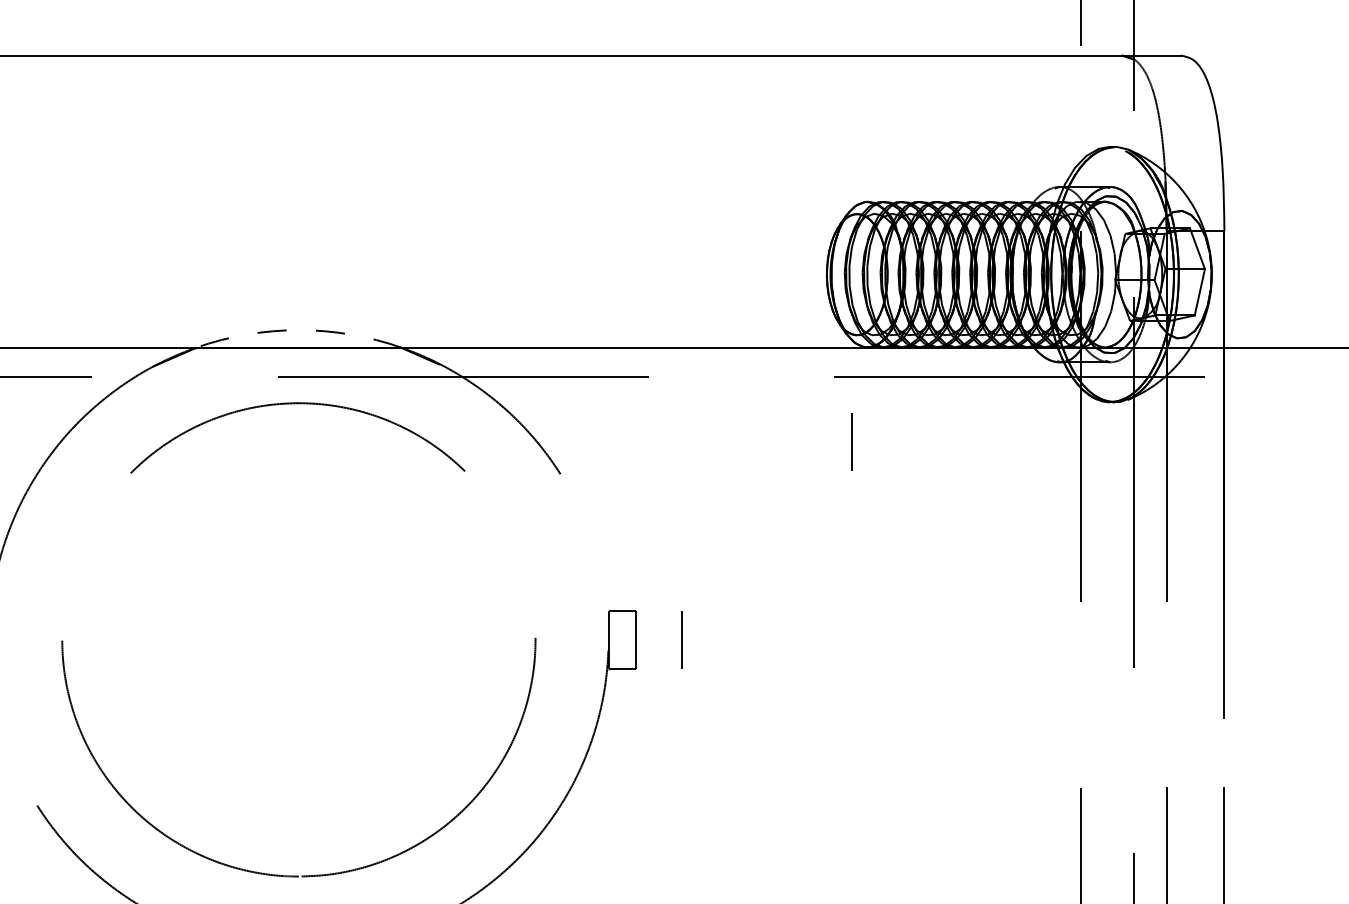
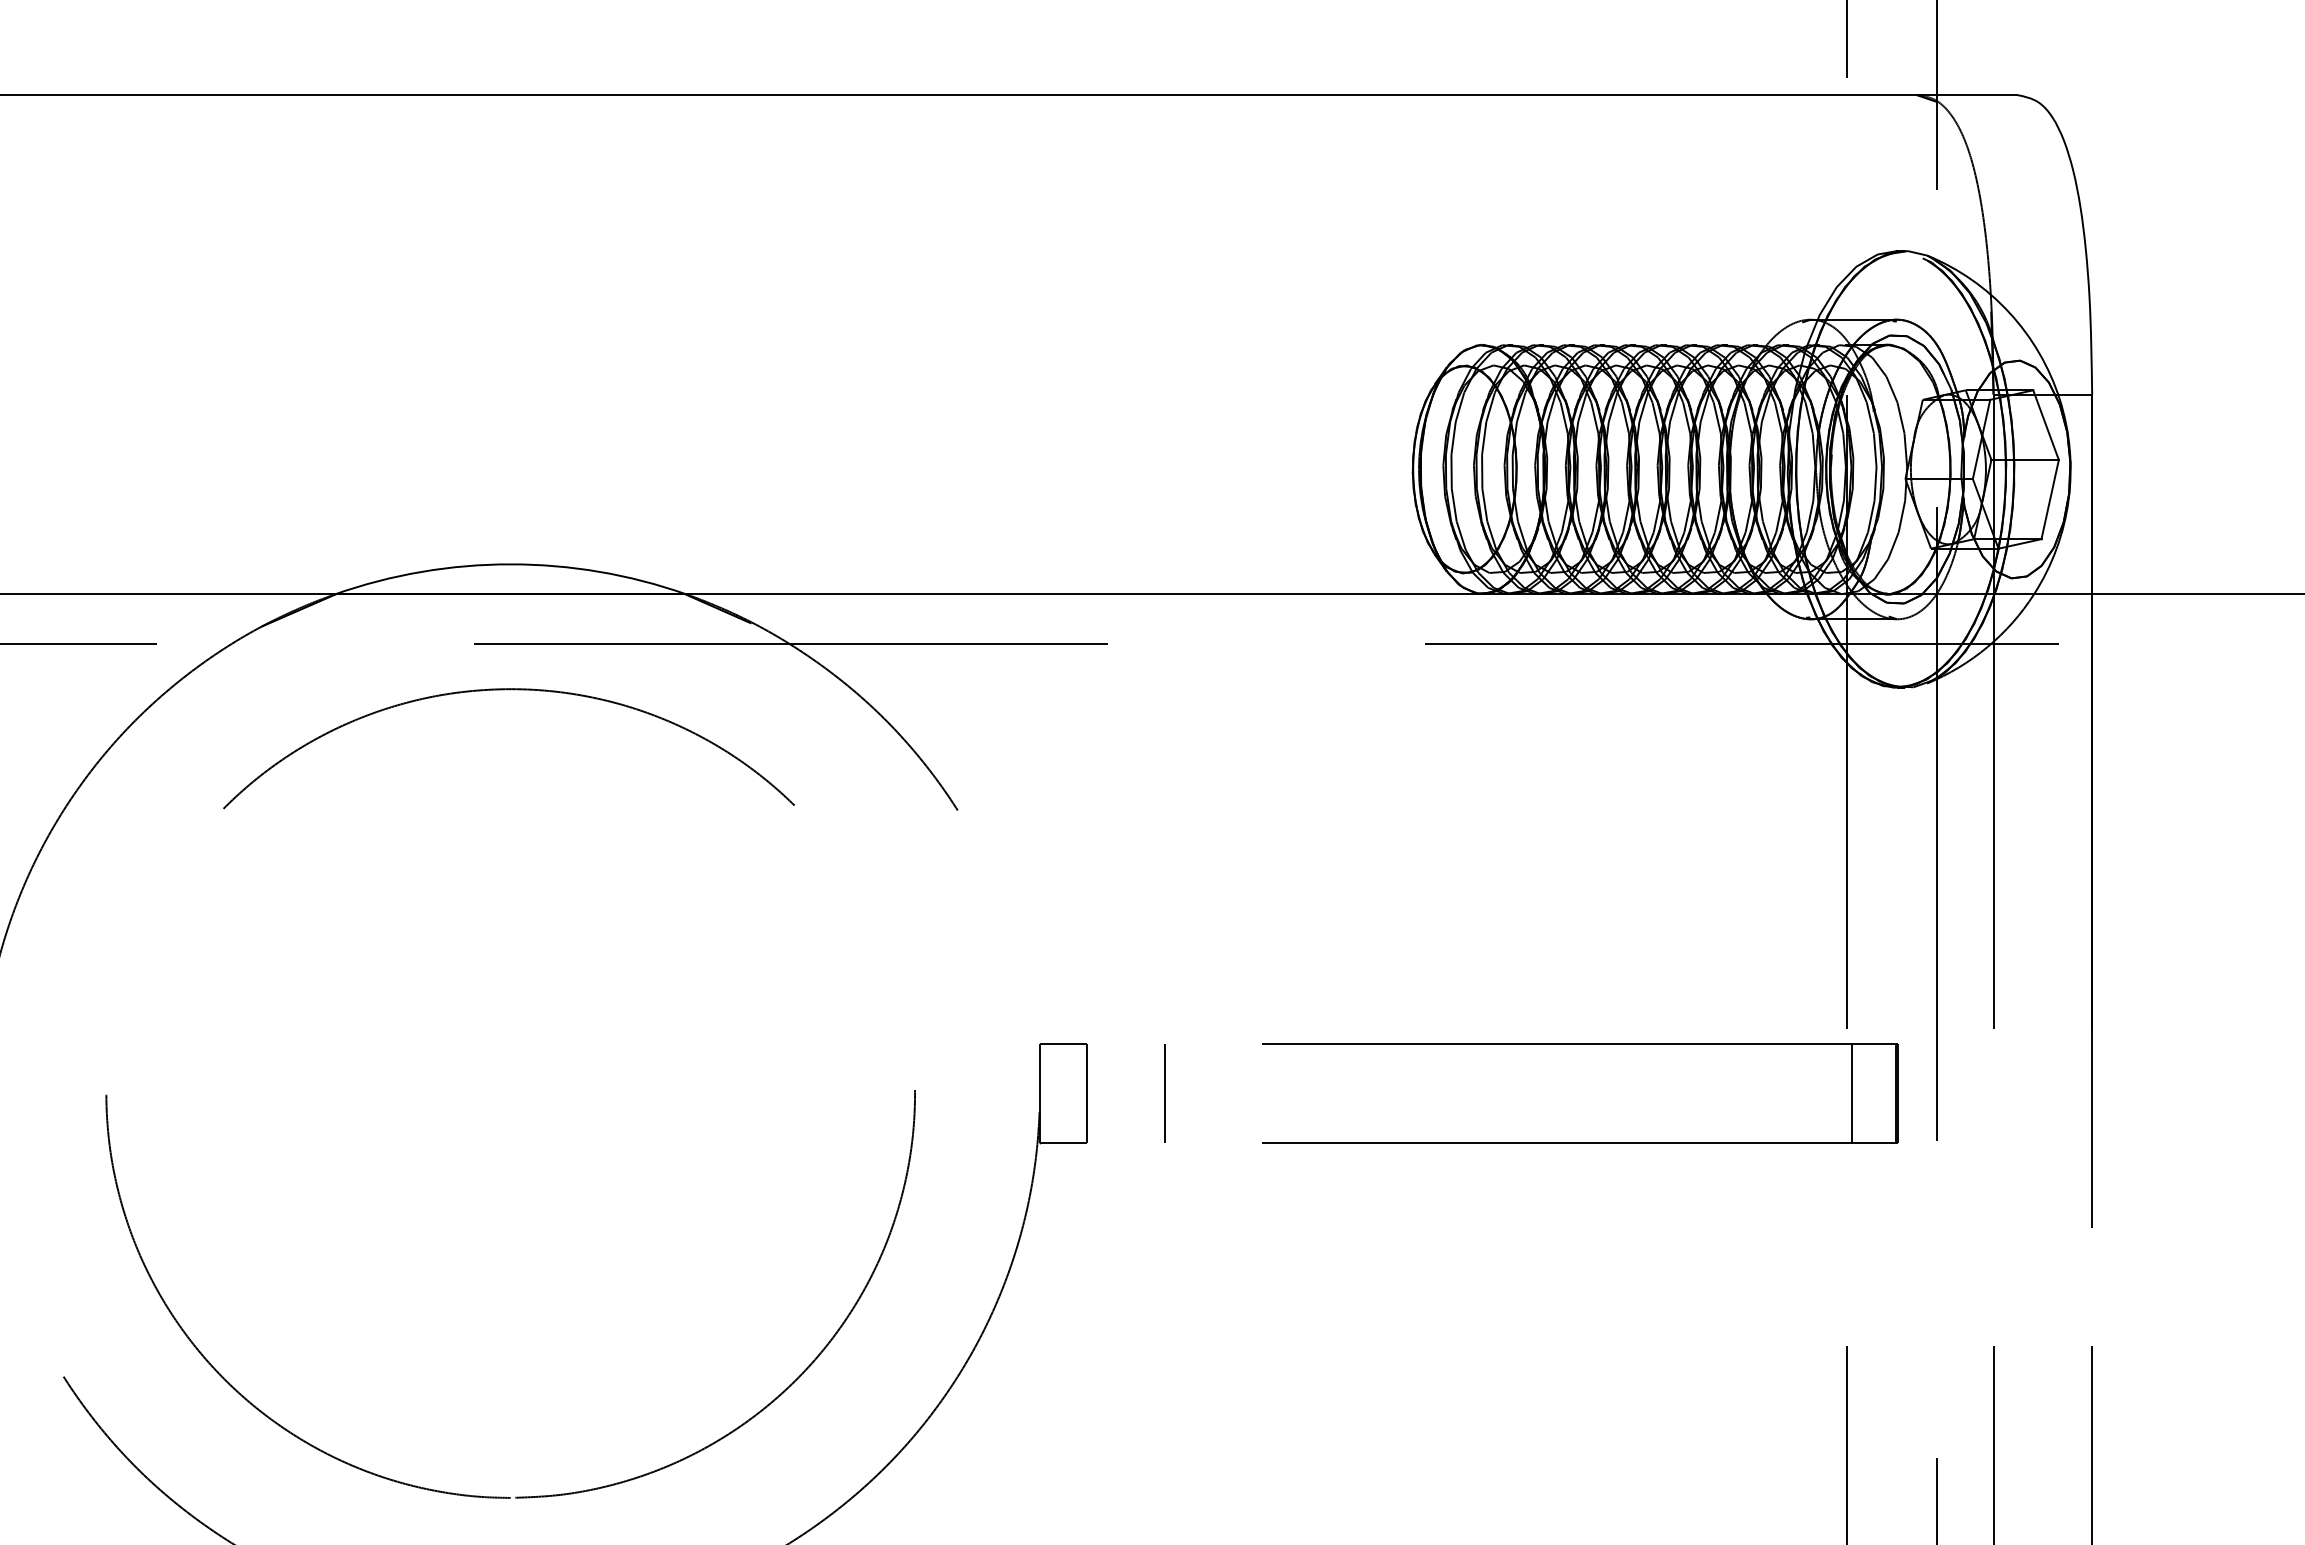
arc: (298, 330) -> (510, 564), dashed -> solid
line: (851, 441) -> (1454, 754), removed
part: (925, 611) -> (1581, 1045), added

